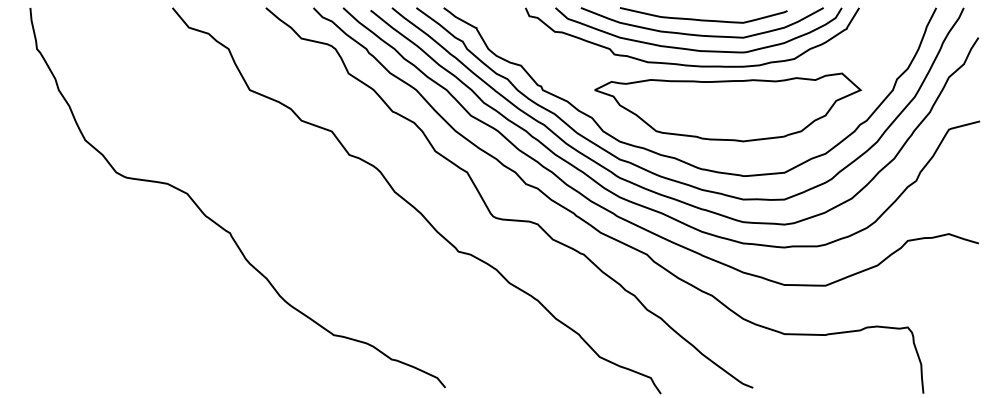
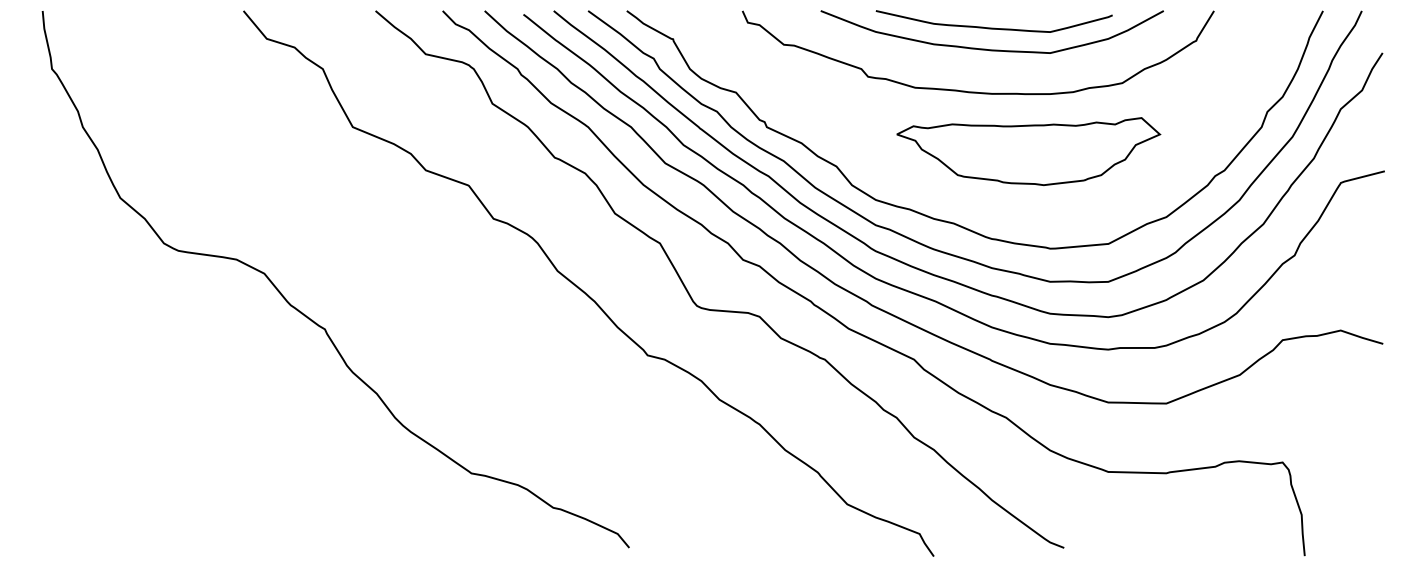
curve: (693, 49) -> (980, 69), removed
part: (727, 107) -> (1028, 151), size x0.7

